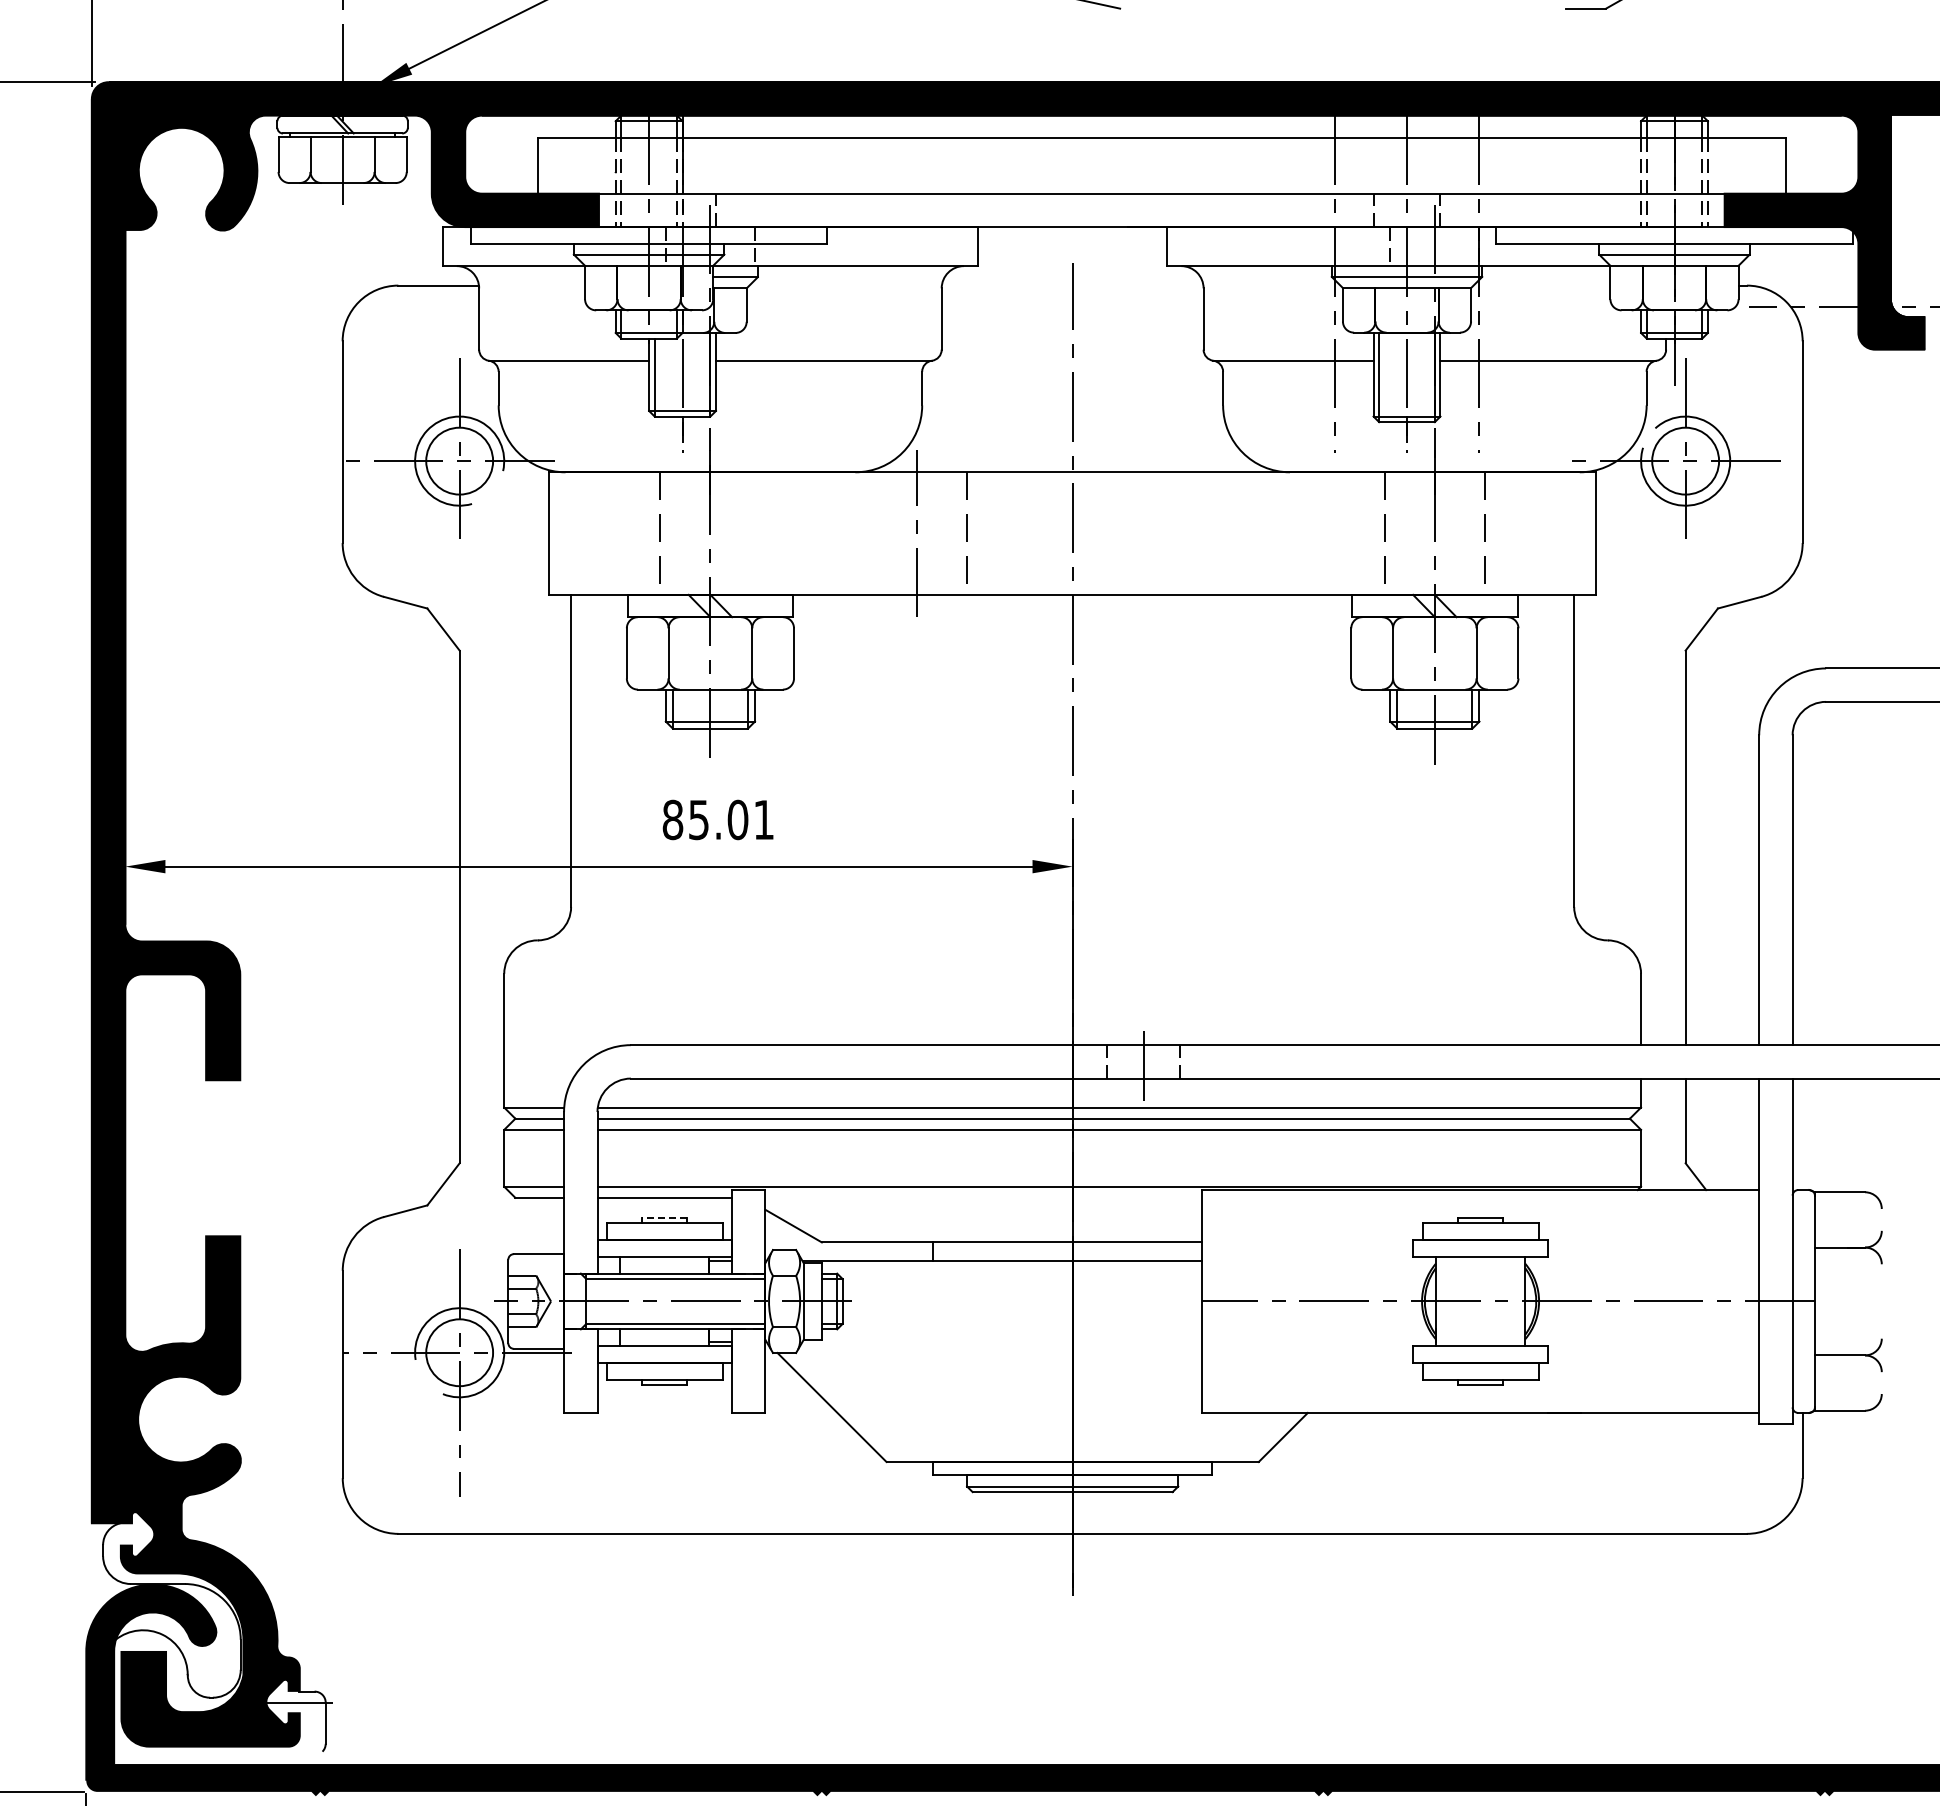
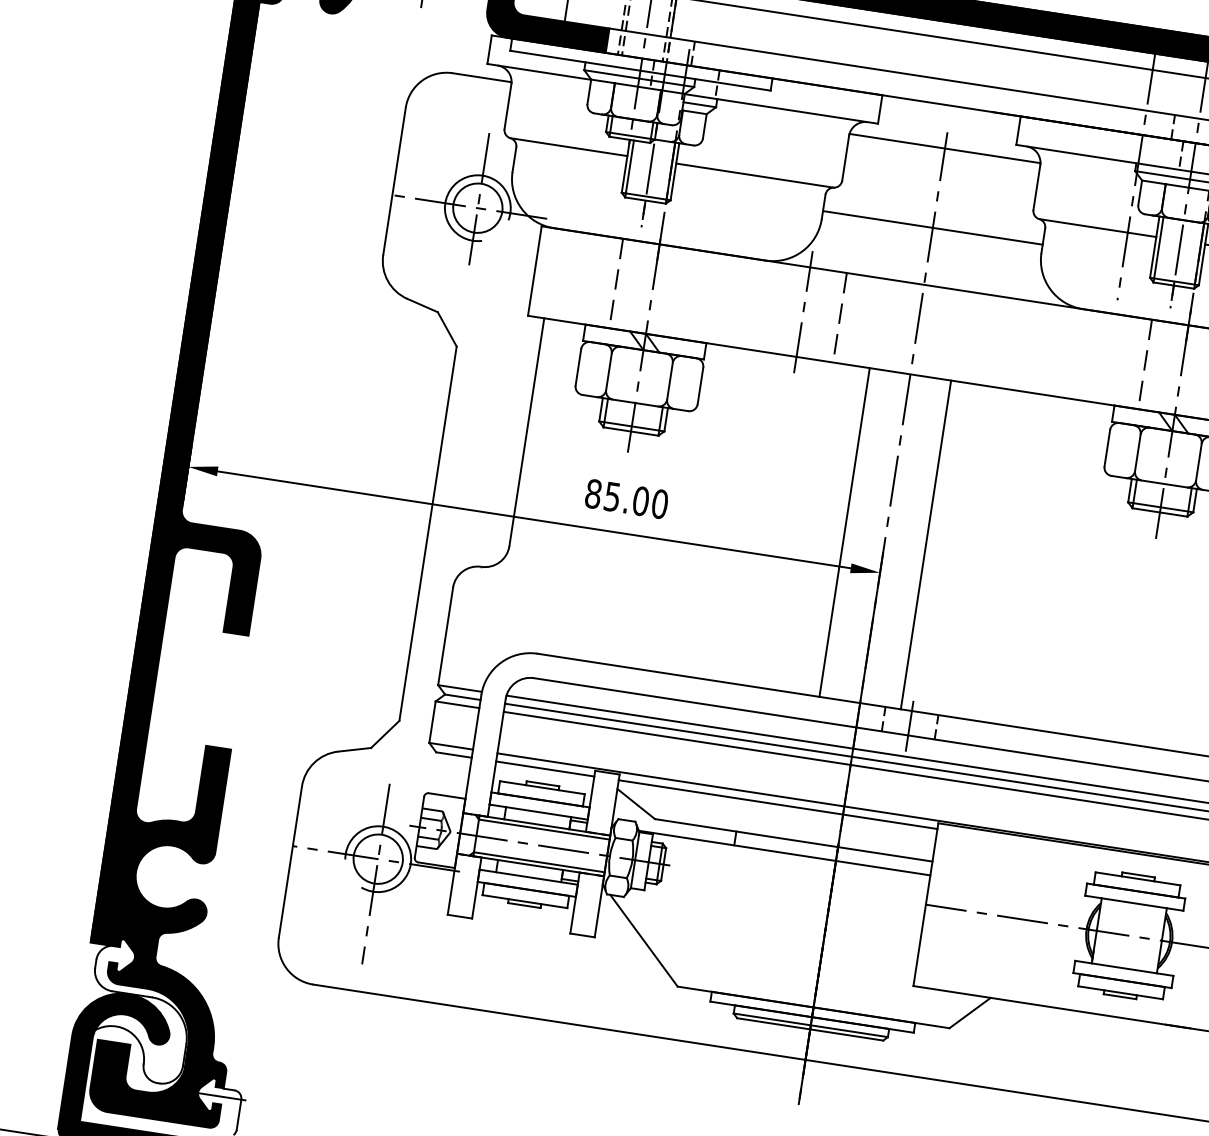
line: (1072, 285) -> (944, 148), added
line: (1072, 394) -> (932, 228), added
text: (763, 819) -> (659, 503), 85.01 -> 85.00
line: (1016, 819) -> (844, 532), added
line: (1128, 819) -> (926, 544), added
line: (983, 1197) -> (778, 804), added
line: (664, 1218) -> (542, 784), dashed -> solid

